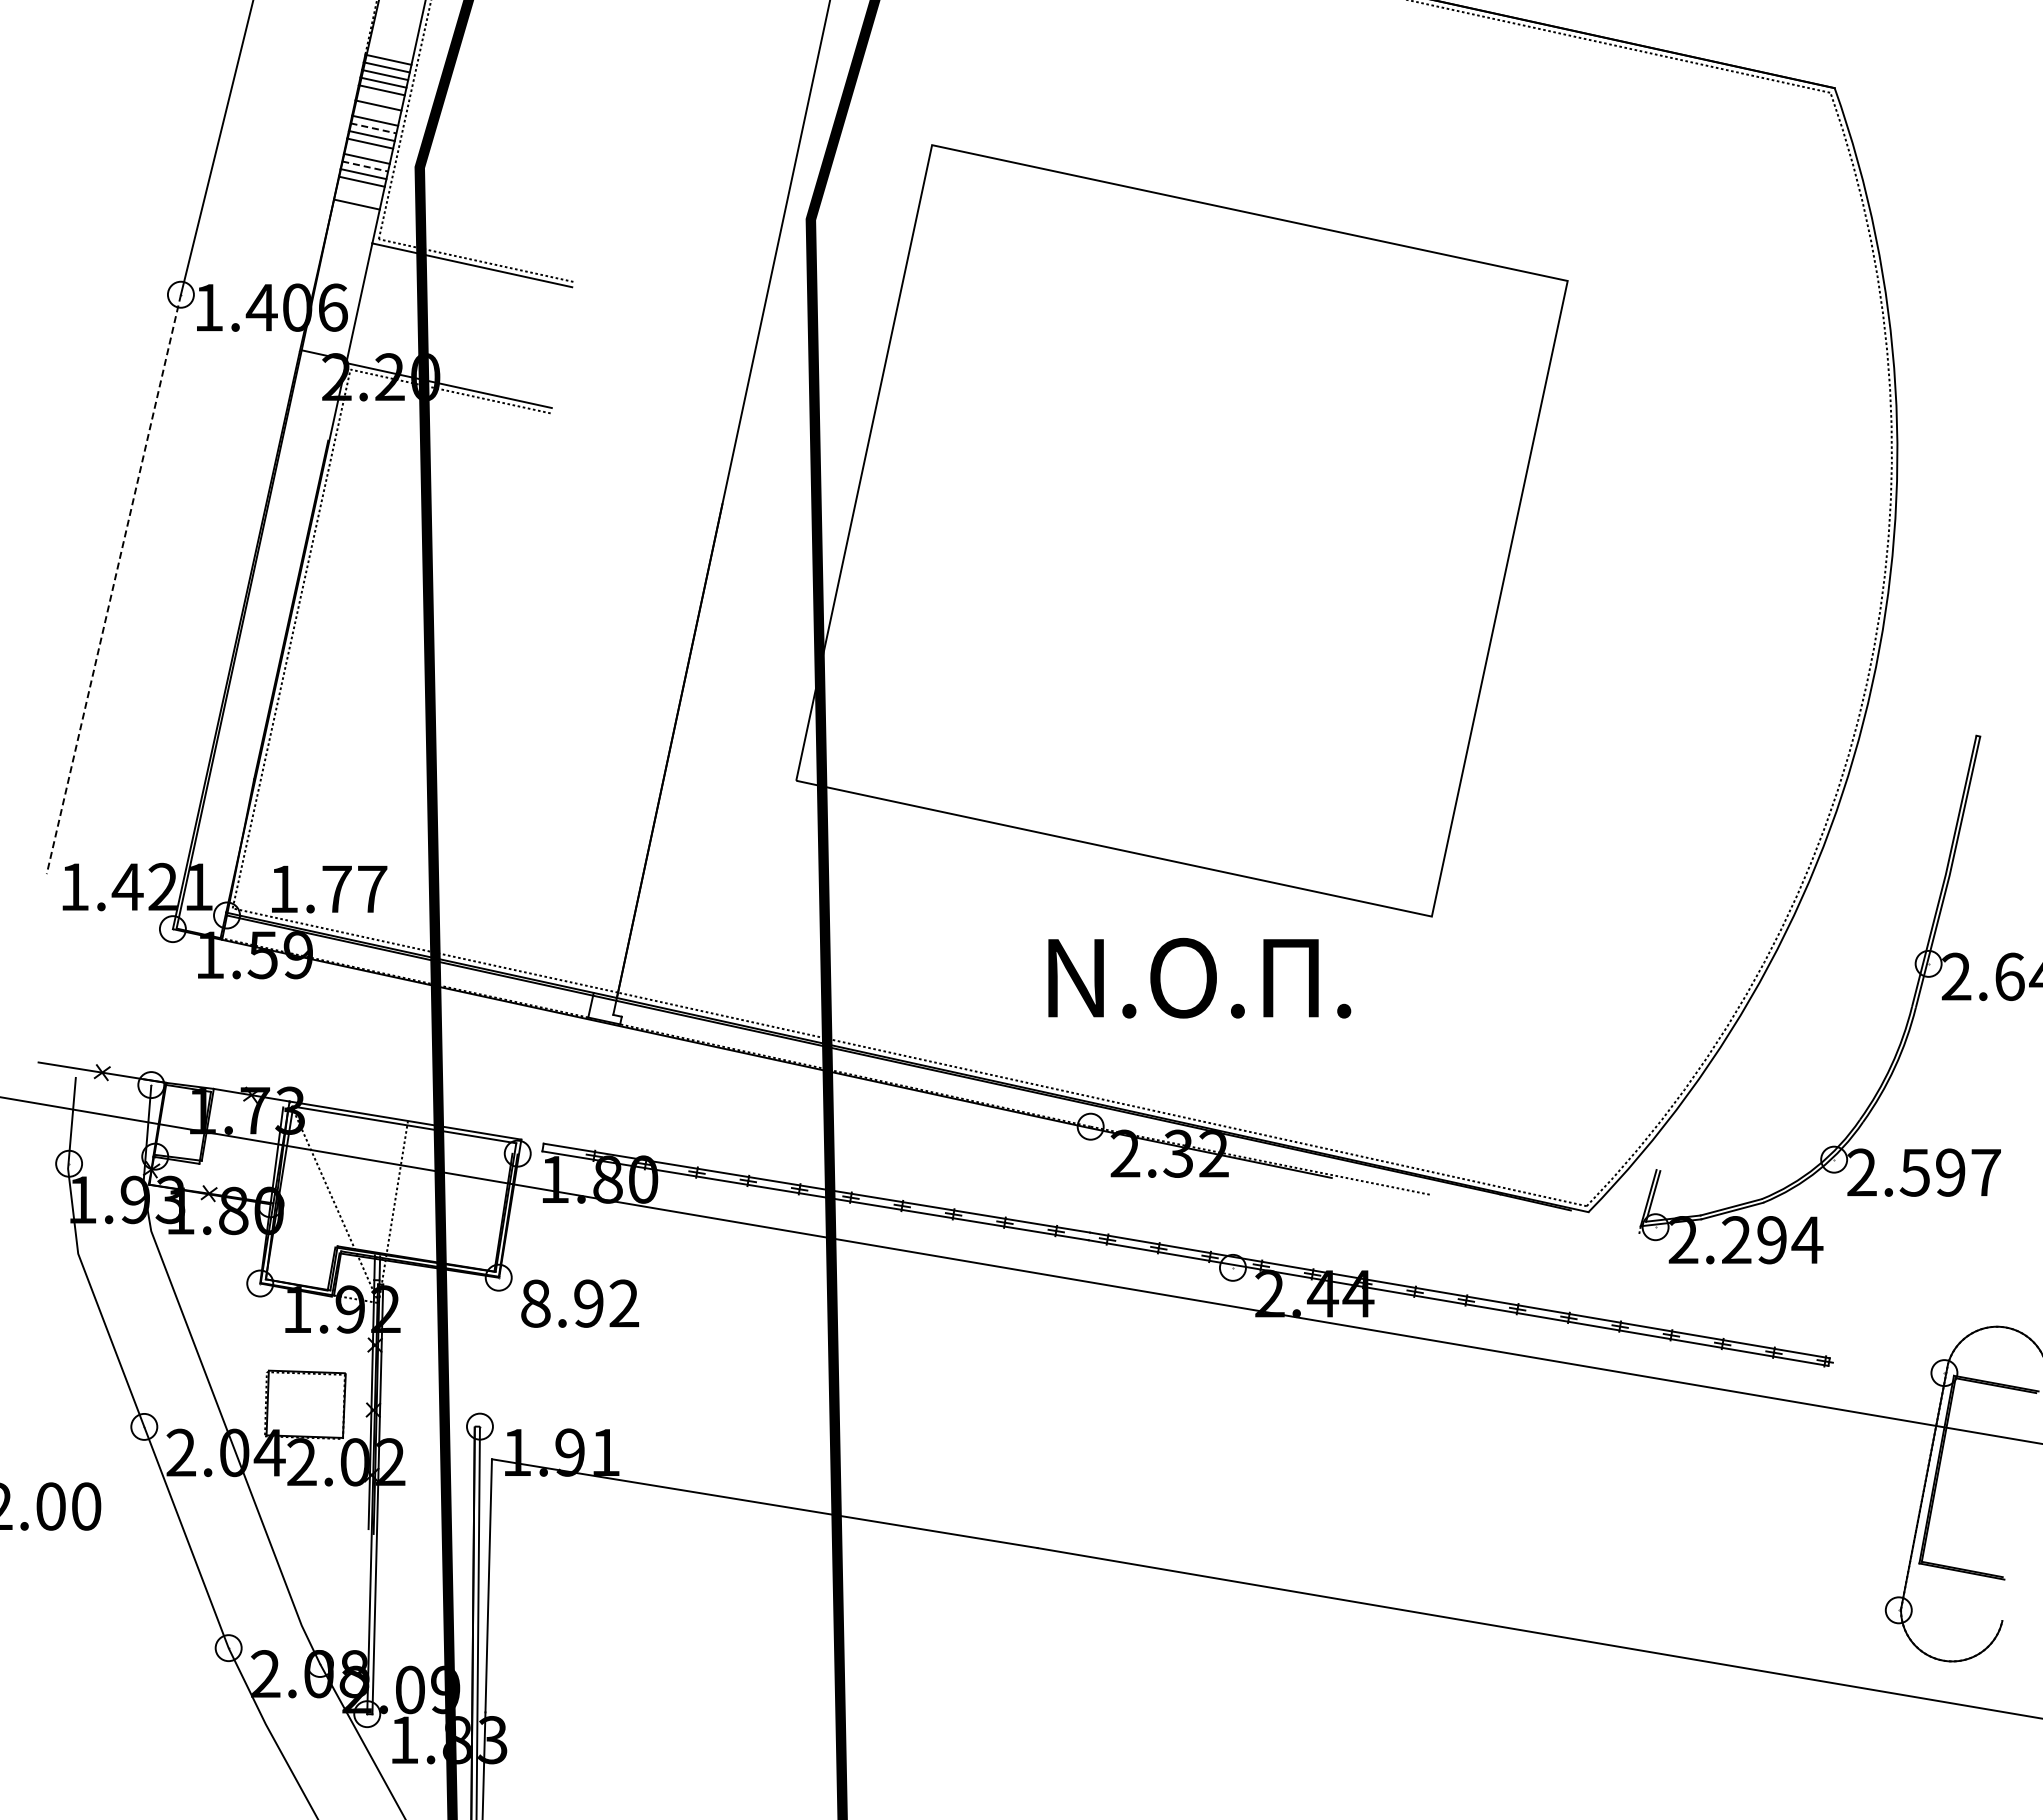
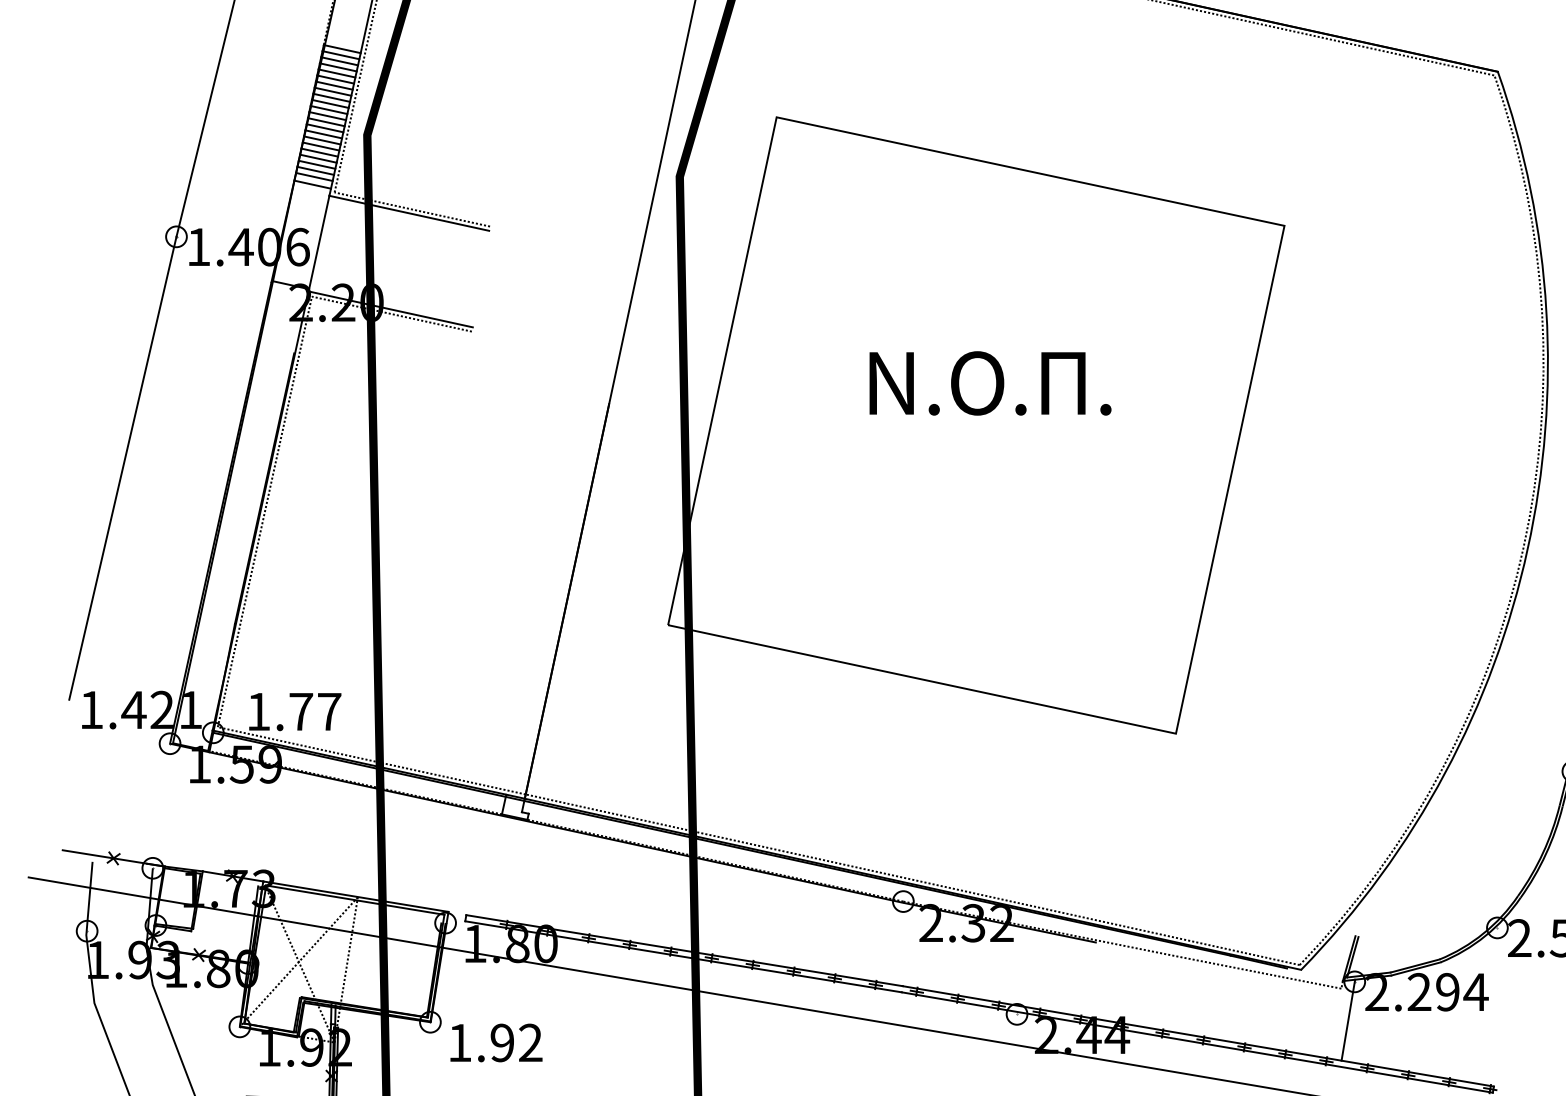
line: (380, 97) -> (335, 79), added
line: (376, 113) -> (332, 92), added
line: (373, 128) -> (330, 104), dashed -> solid
line: (368, 151) -> (326, 122), added
line: (365, 166) -> (323, 134), dashed -> solid
line: (360, 189) -> (319, 152), added
line: (358, 196) -> (318, 158), added
line: (355, 212) -> (315, 171), added
line: (353, 219) -> (314, 176), added
line: (351, 229) -> (312, 184), added
line: (113, 584) -> (122, 468), dashed -> solid
text: (1199, 977) -> (990, 382), moved
line: (333, 1201) -> (298, 961), added
line: (1533, 1214) -> (1257, 971), added
line: (1647, 1274) -> (1348, 1019), added
text: (535, 1303) -> (459, 1042), 8.92 -> 1.92

